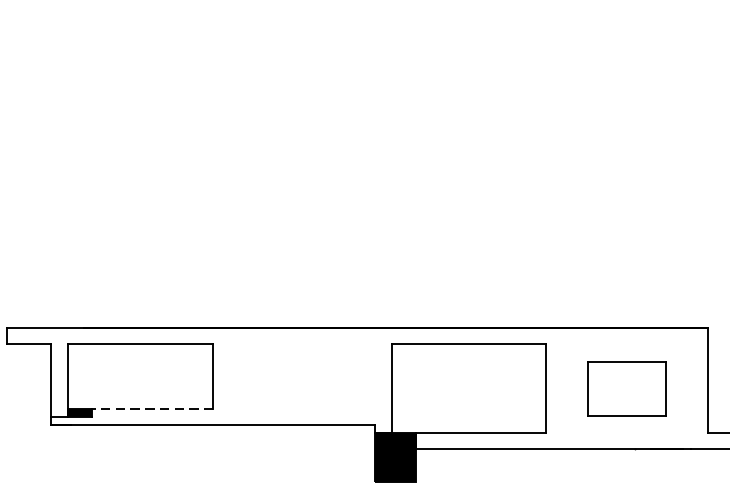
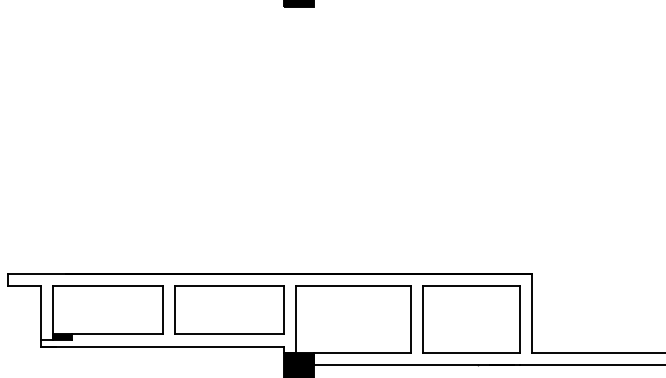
part: (302, 375) -> (229, 309), added
part: (626, 388) -> (471, 319), size x1.67
line: (151, 409) -> (116, 334), dashed -> solid

